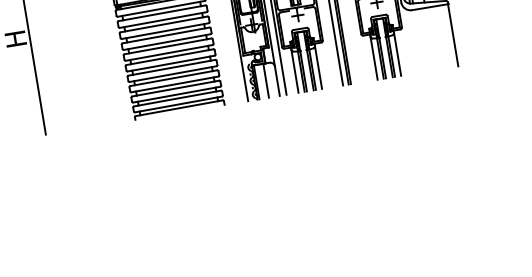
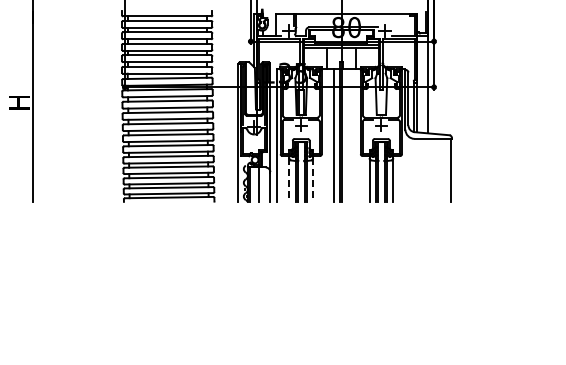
line: (318, 67) -> (313, 180), solid -> dashed
line: (295, 71) -> (289, 180), solid -> dashed

